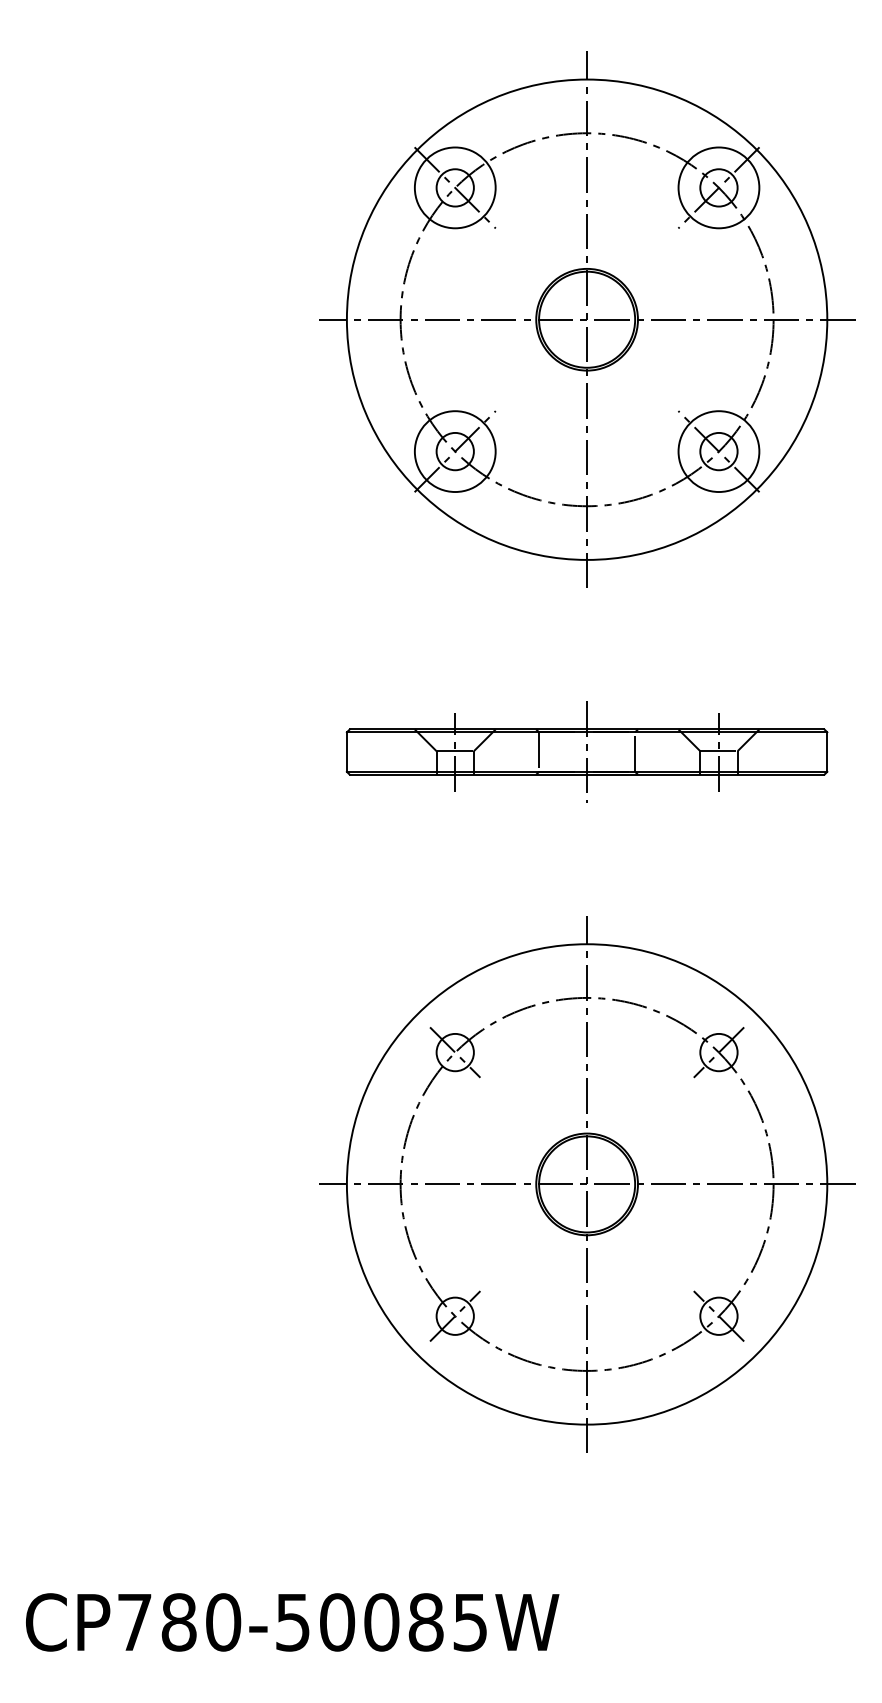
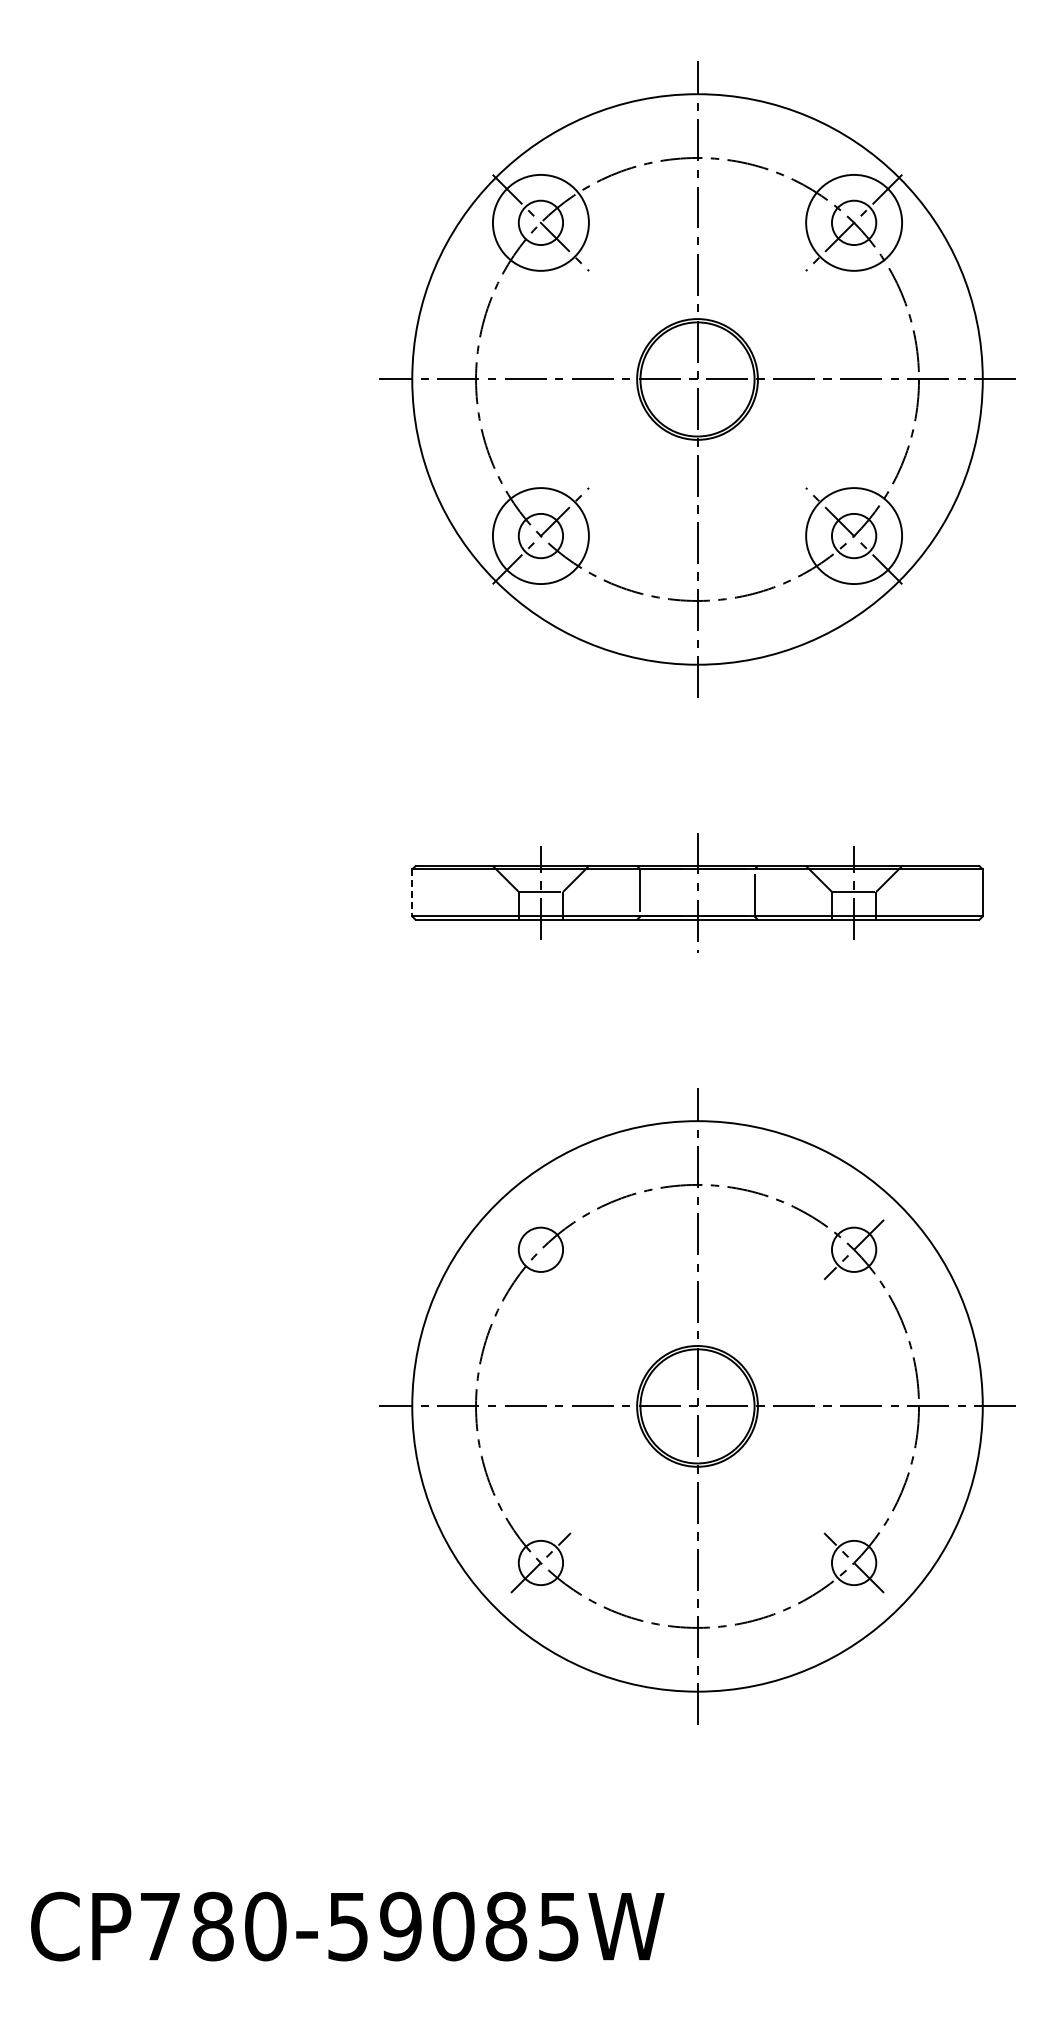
line: (347, 752) -> (412, 893), solid -> dashed
line: (454, 1052) -> (540, 1249), removed
text: (337, 1622) -> (400, 1926), CP780-50085W -> CP780-59085W

